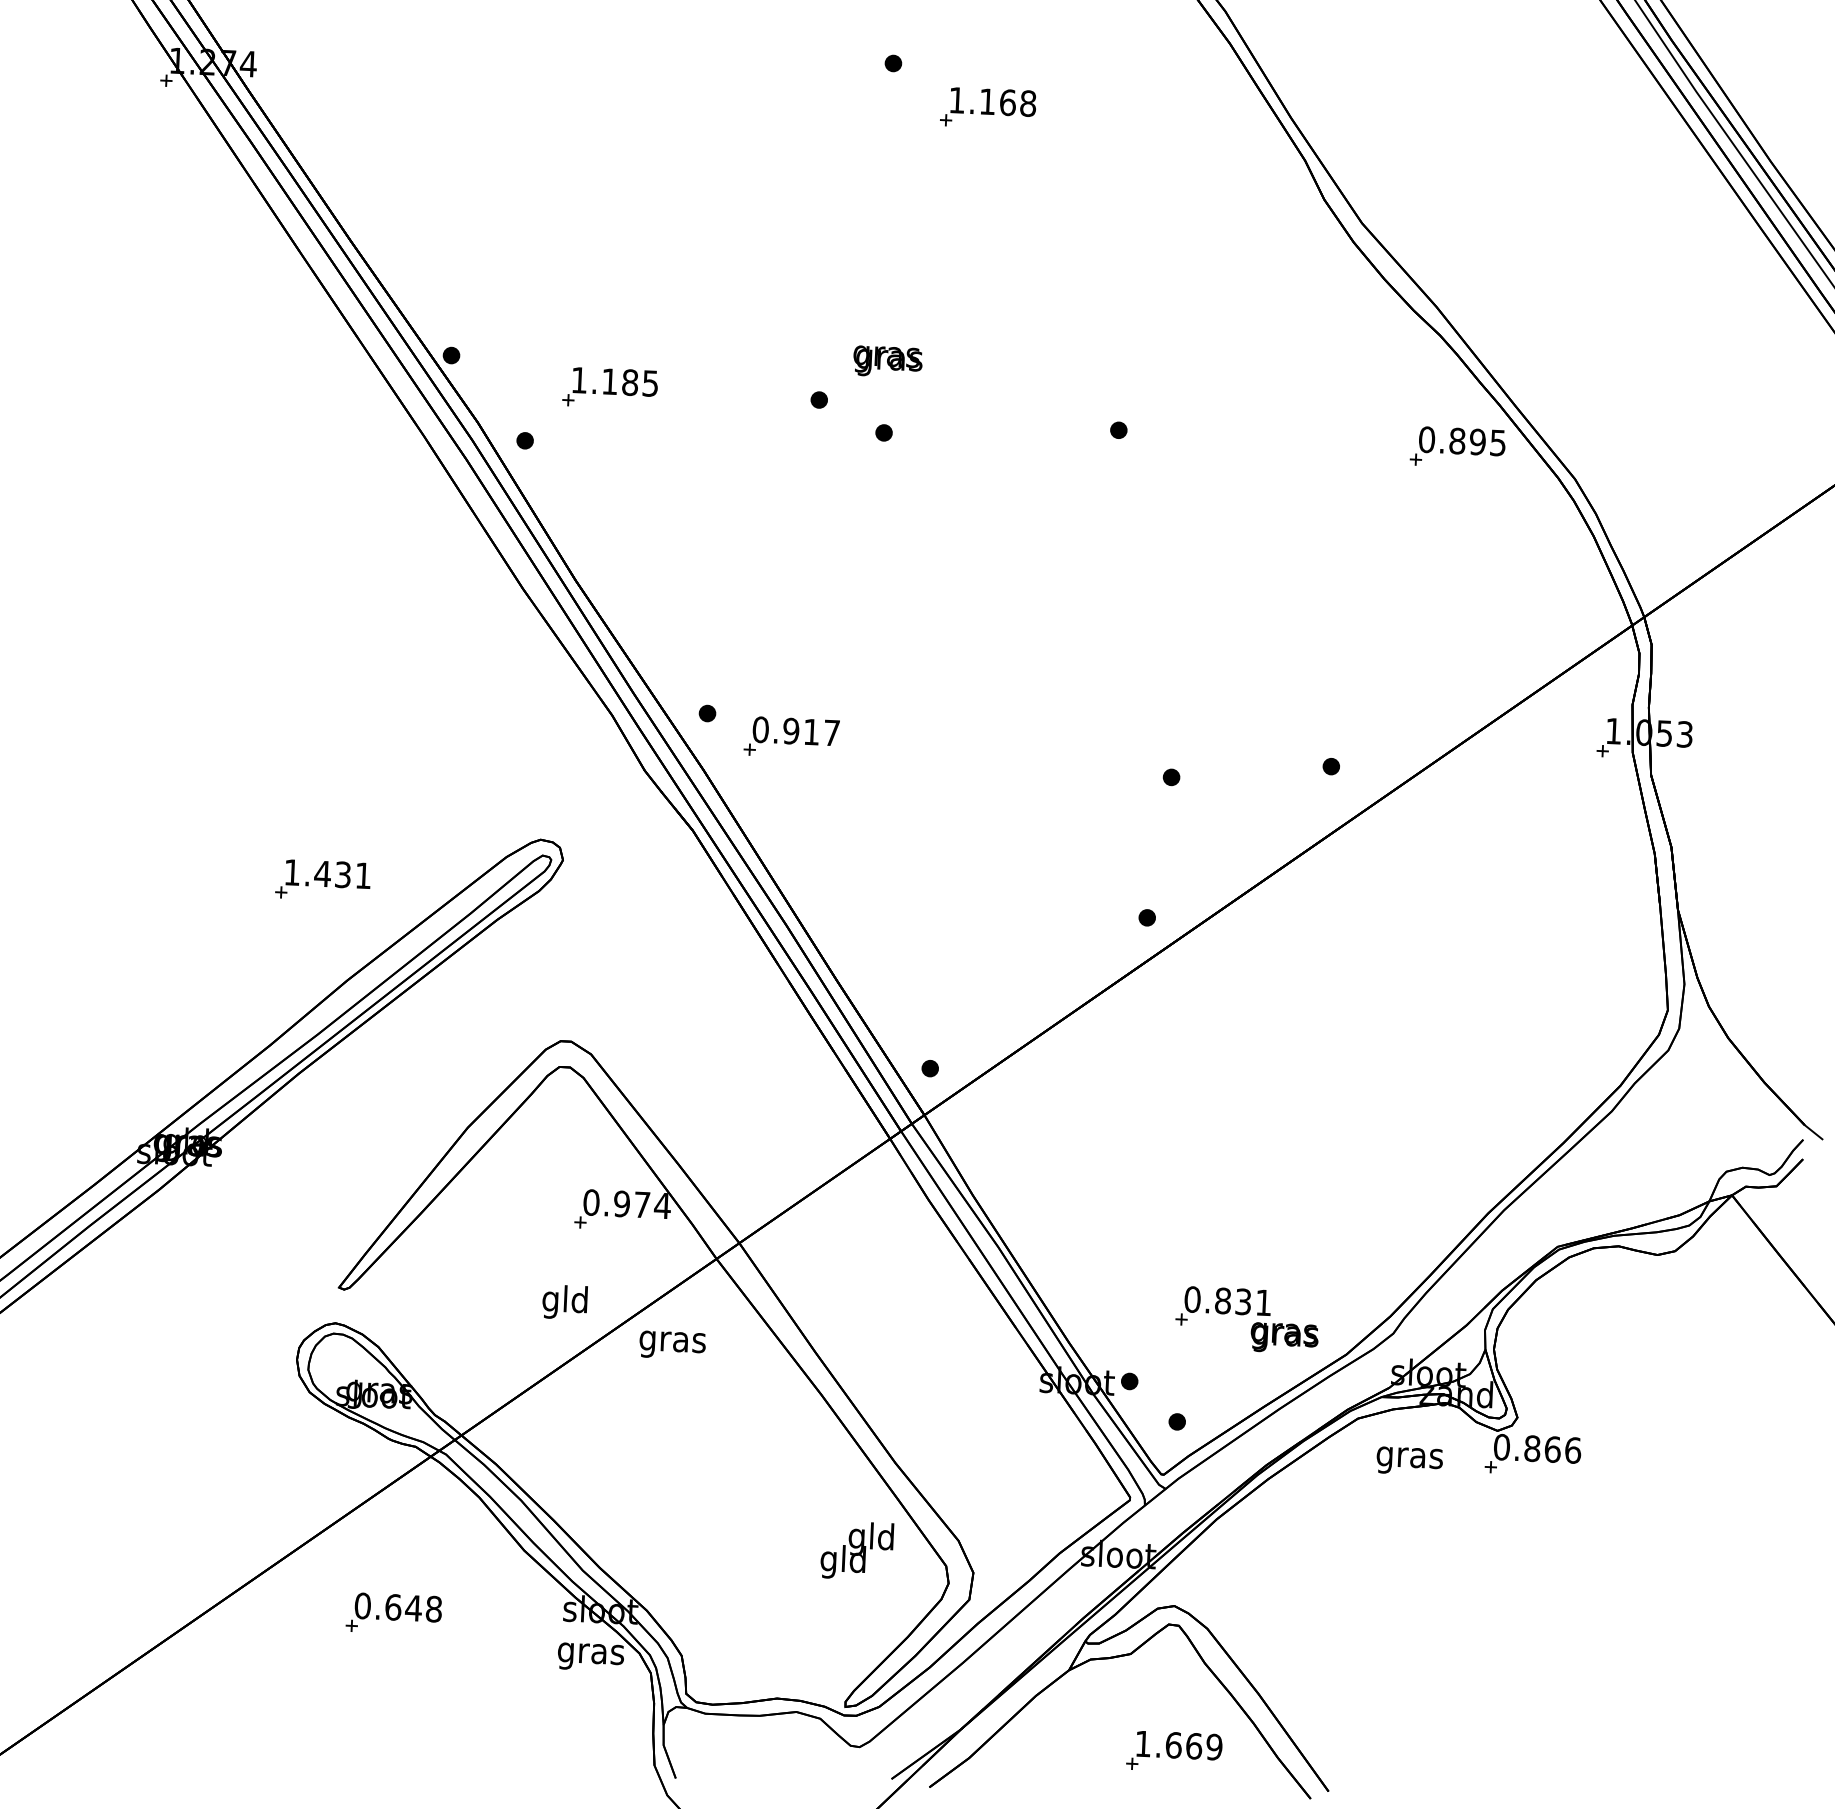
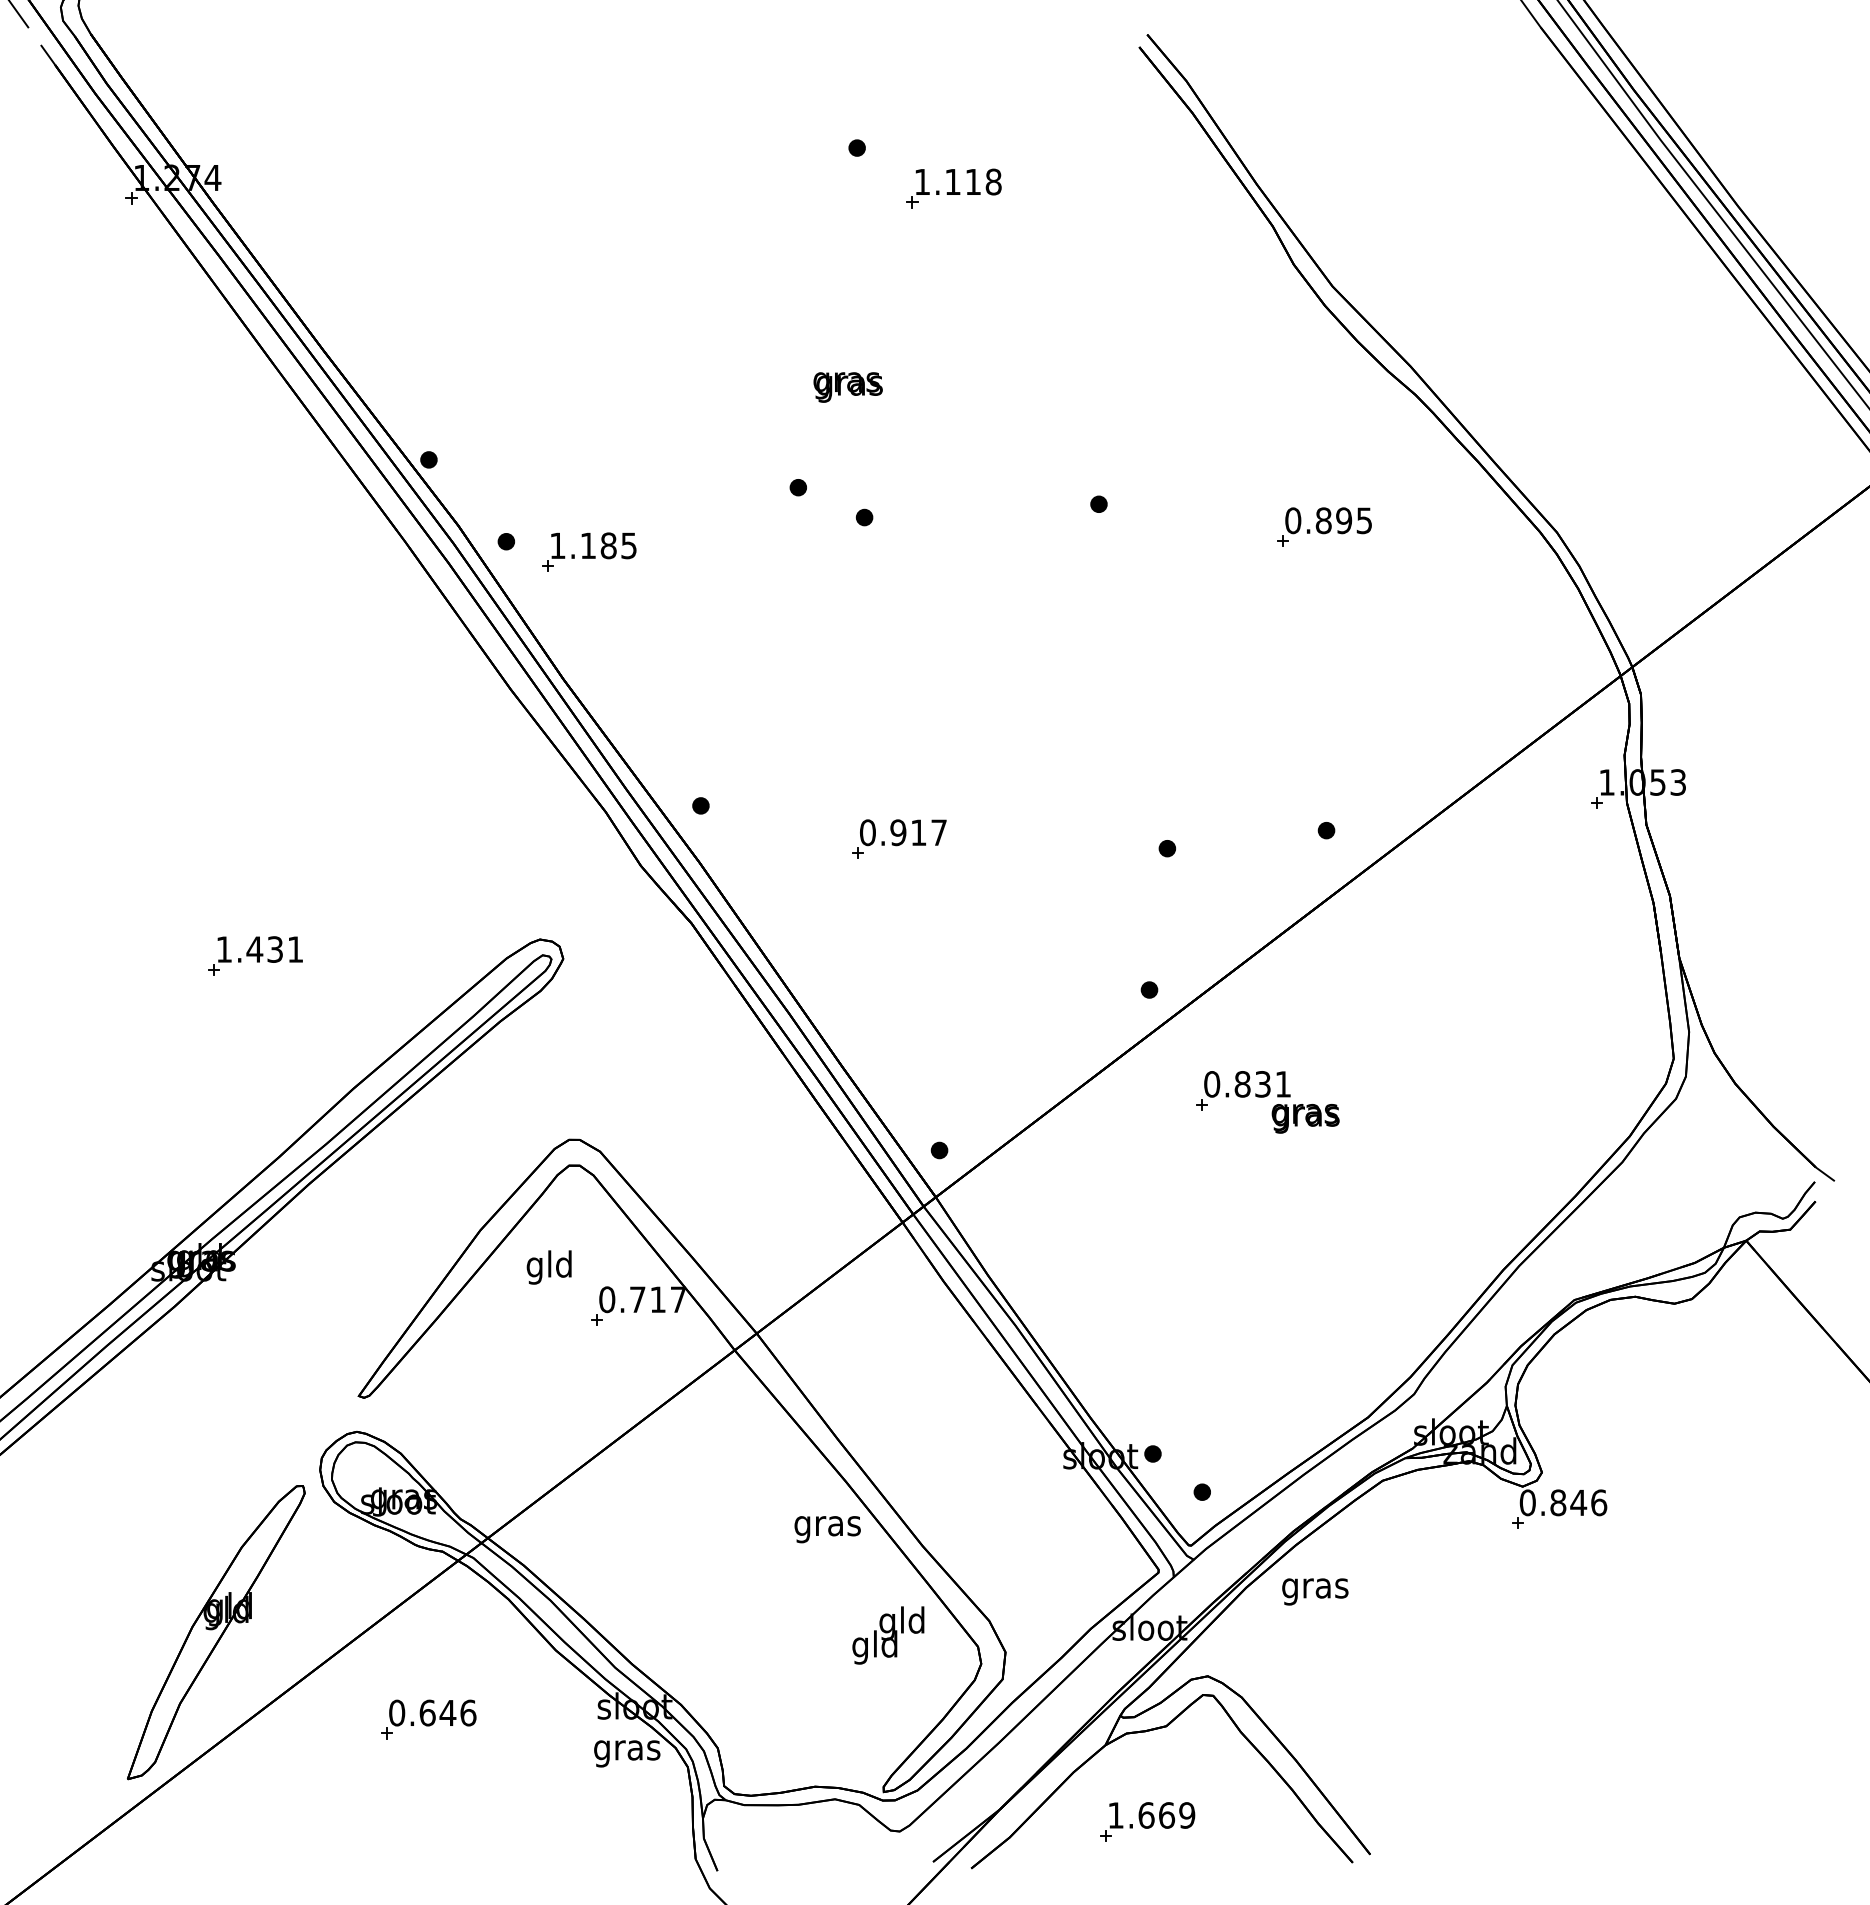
text: (1008, 102) -> (973, 181), 1.168 -> 1.118
text: (887, 361) -> (847, 387), moved
part: (610, 387) -> (589, 551), moved
part: (1457, 446) -> (1324, 526), moved
part: (792, 737) -> (899, 838), moved
part: (323, 879) -> (255, 955), moved
text: (641, 1204) -> (657, 1299), 0.974 -> 0.717
text: (564, 1302) -> (548, 1267), moved
part: (1247, 1320) -> (1267, 1102), moved
text: (672, 1345) -> (827, 1529), moved
text: (1552, 1449) -> (1578, 1502), 0.866 -> 0.846
text: (1409, 1460) -> (1315, 1591), moved
part: (186, 1517) -> (216, 1632), added
text: (434, 1608) -> (468, 1712), 0.648 -> 0.646
part: (1174, 1751) -> (1147, 1821), moved

